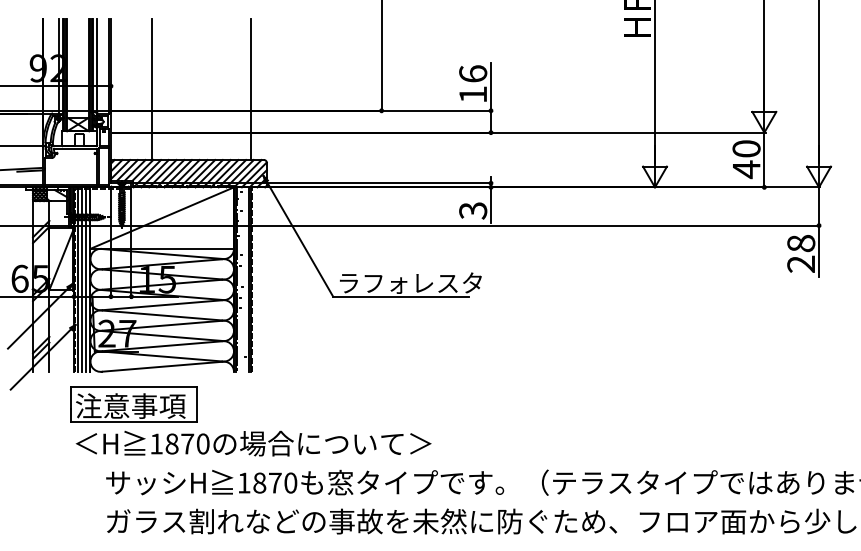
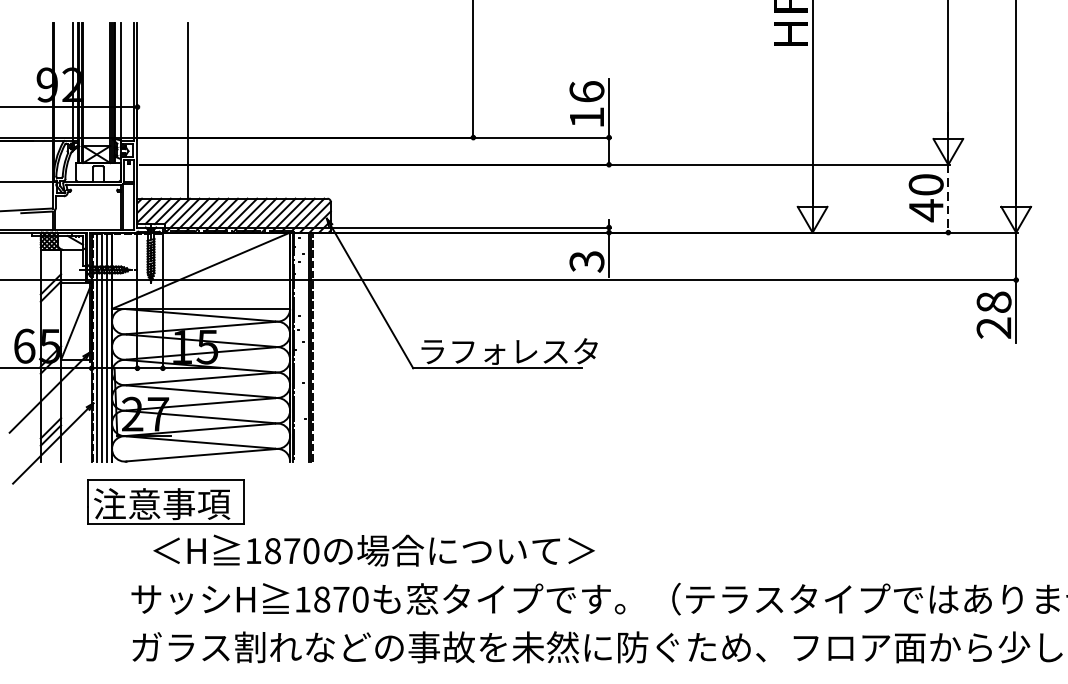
line: (251, 89) -> (311, 111), removed
line: (764, 160) -> (948, 199), solid -> dashed
text: (253, 443) -> (373, 550), moved

